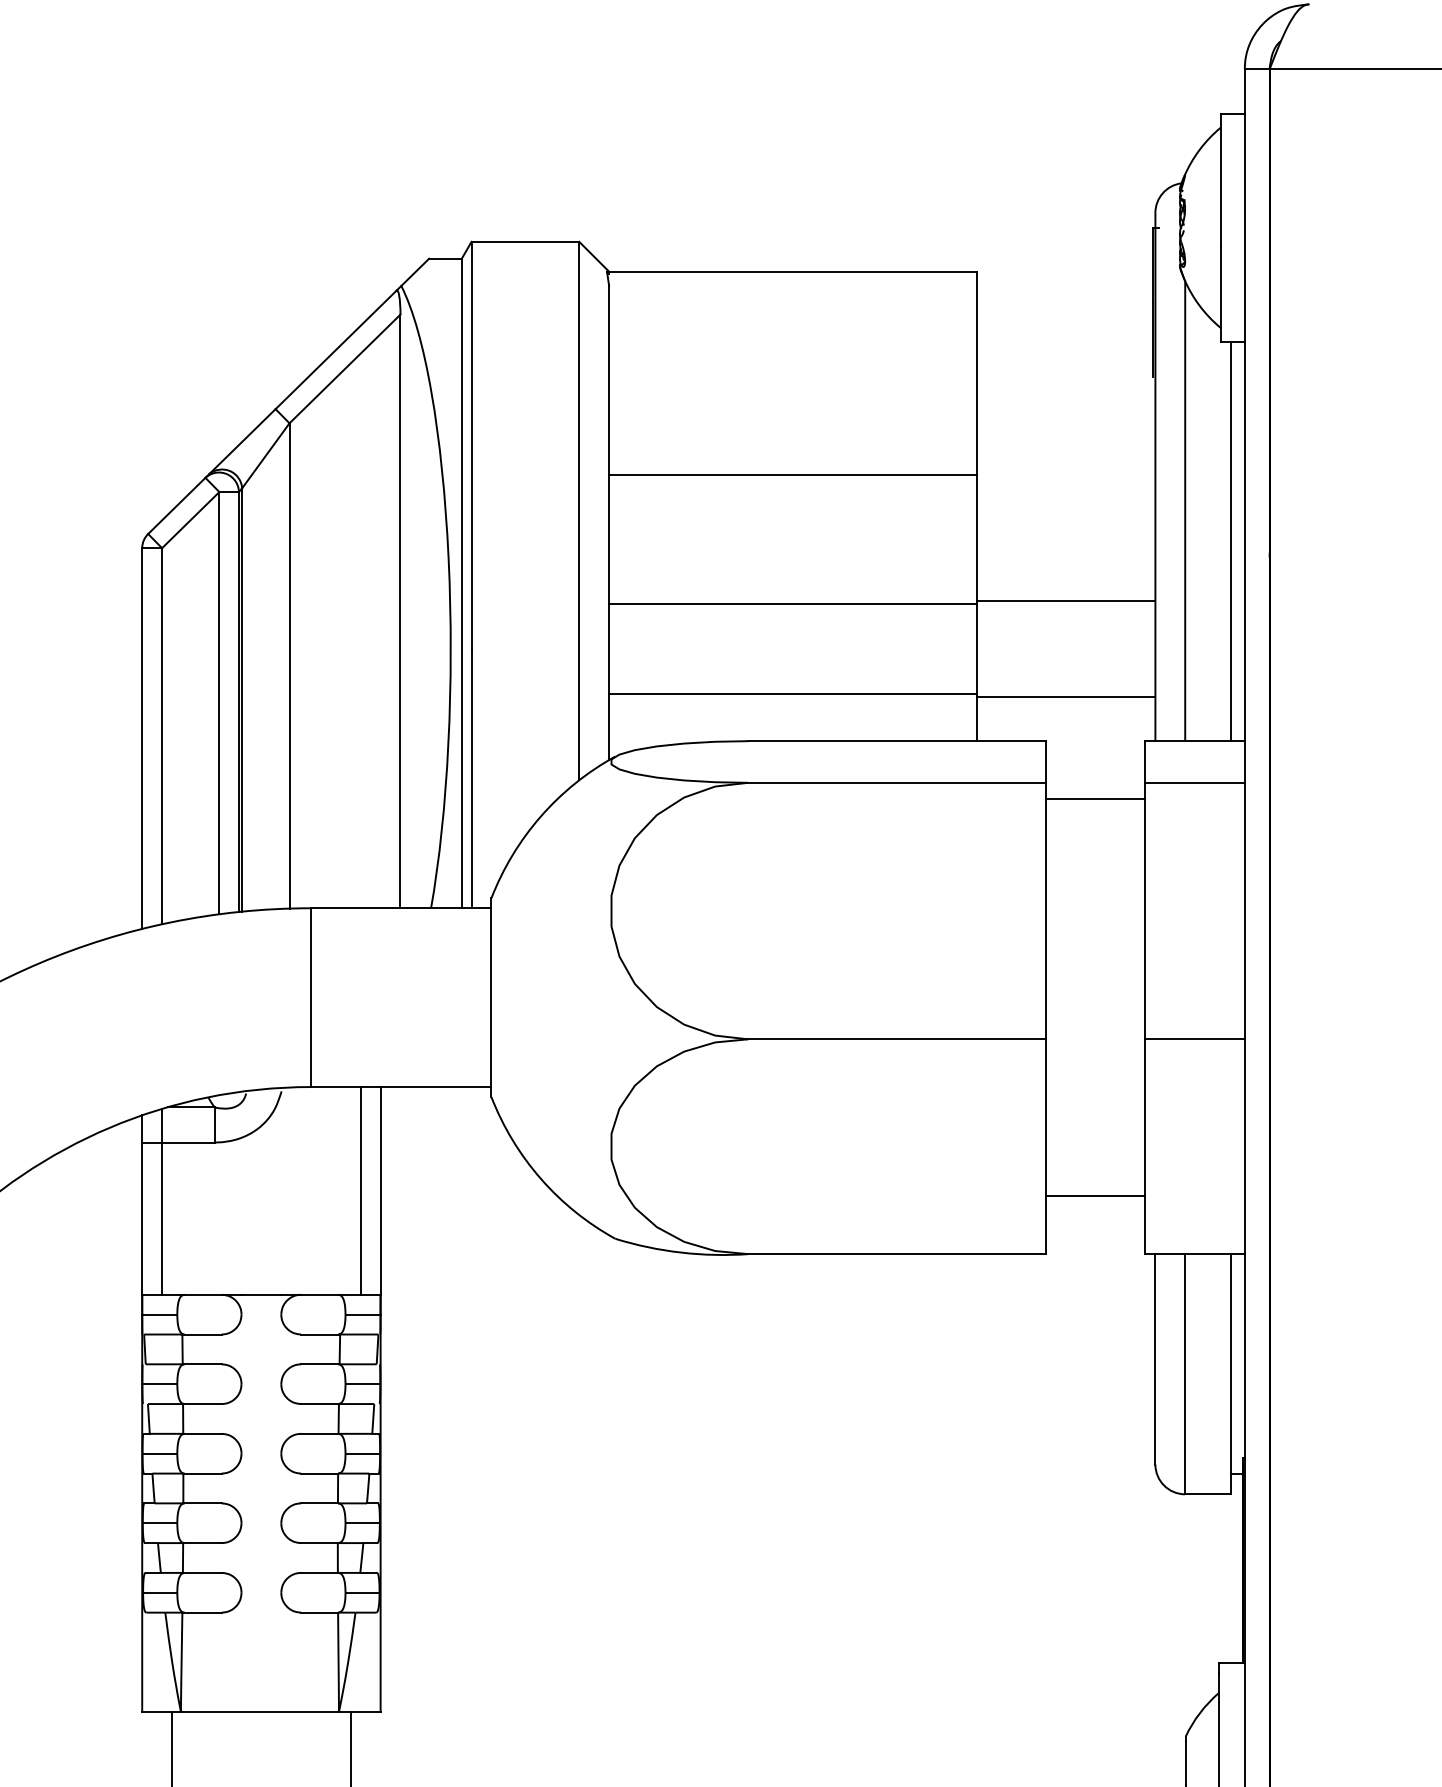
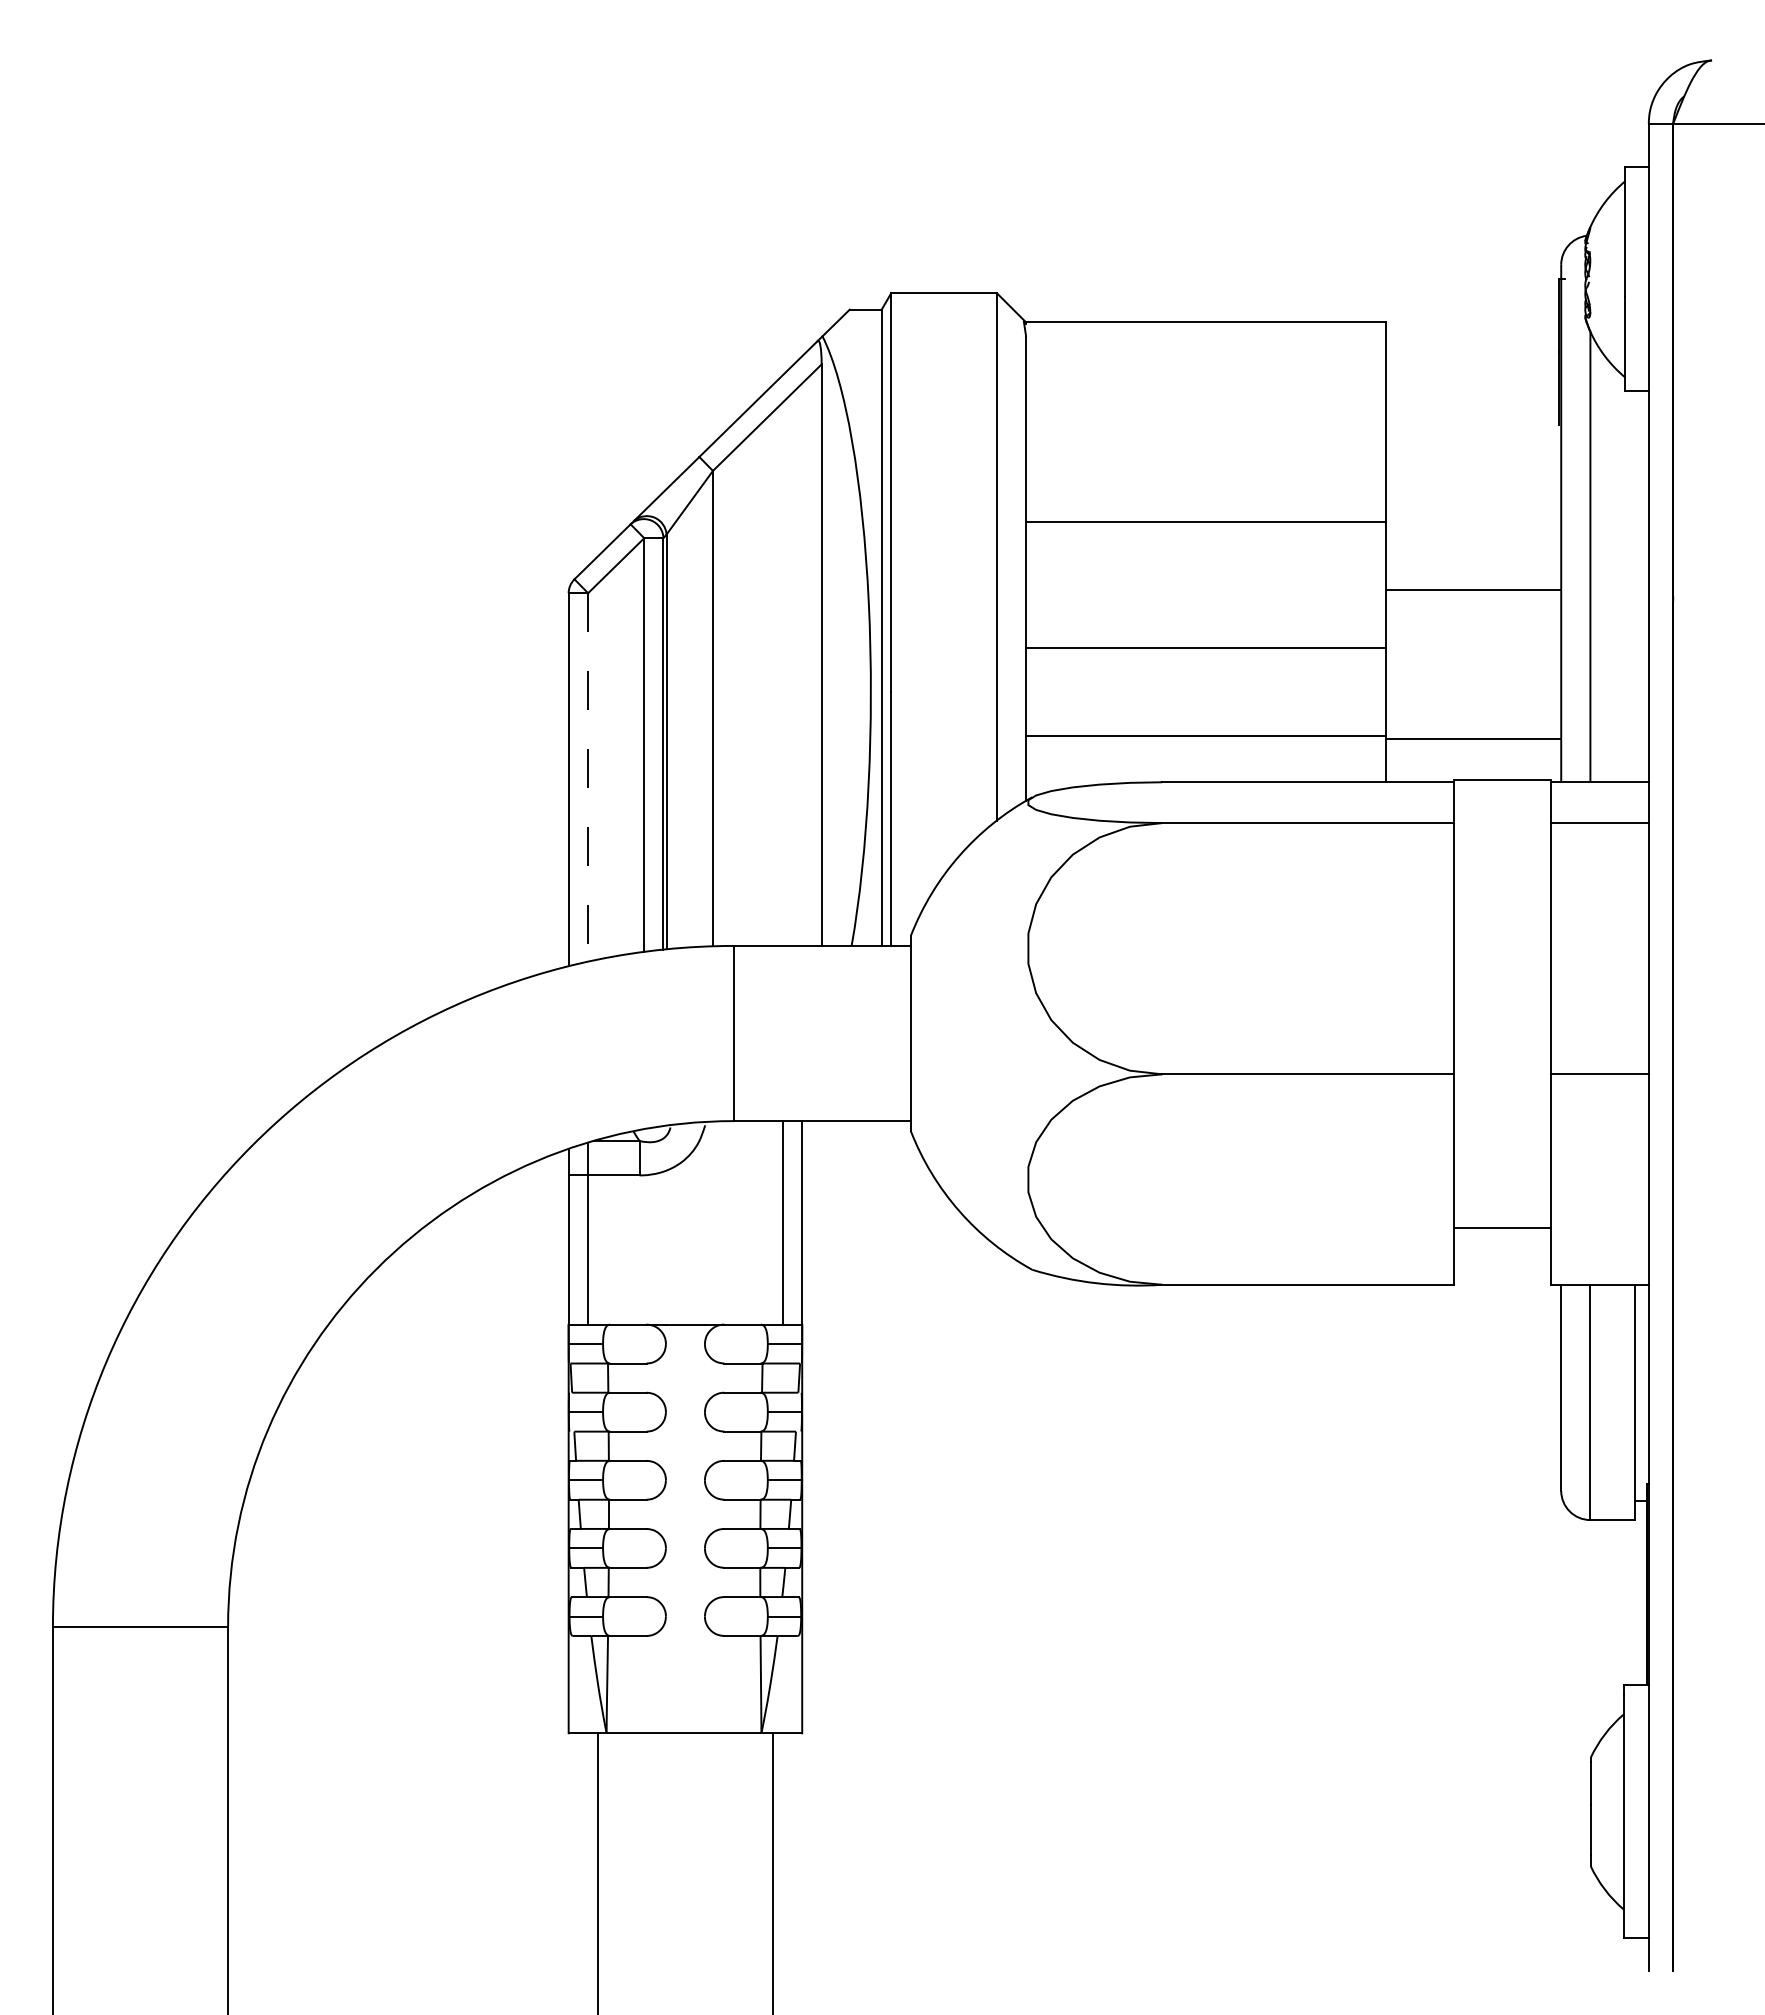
line: (1231, 541) -> (1635, 586), removed
line: (1065, 601) -> (1473, 590), moved
line: (162, 737) -> (588, 778), solid -> dashed
line: (1095, 798) -> (1502, 779), moved

